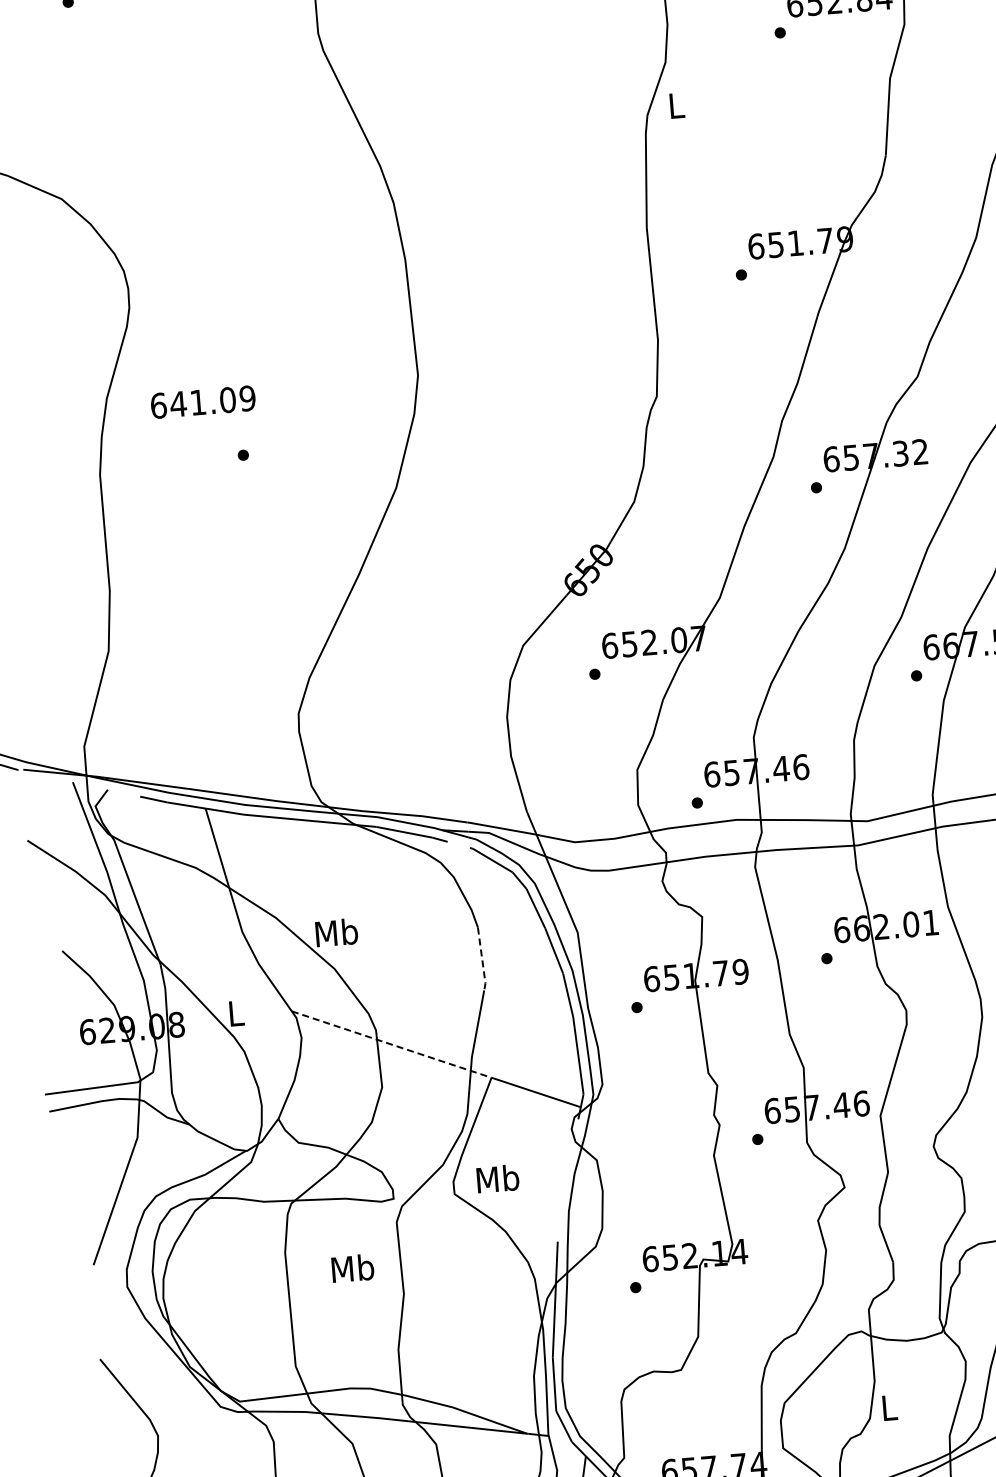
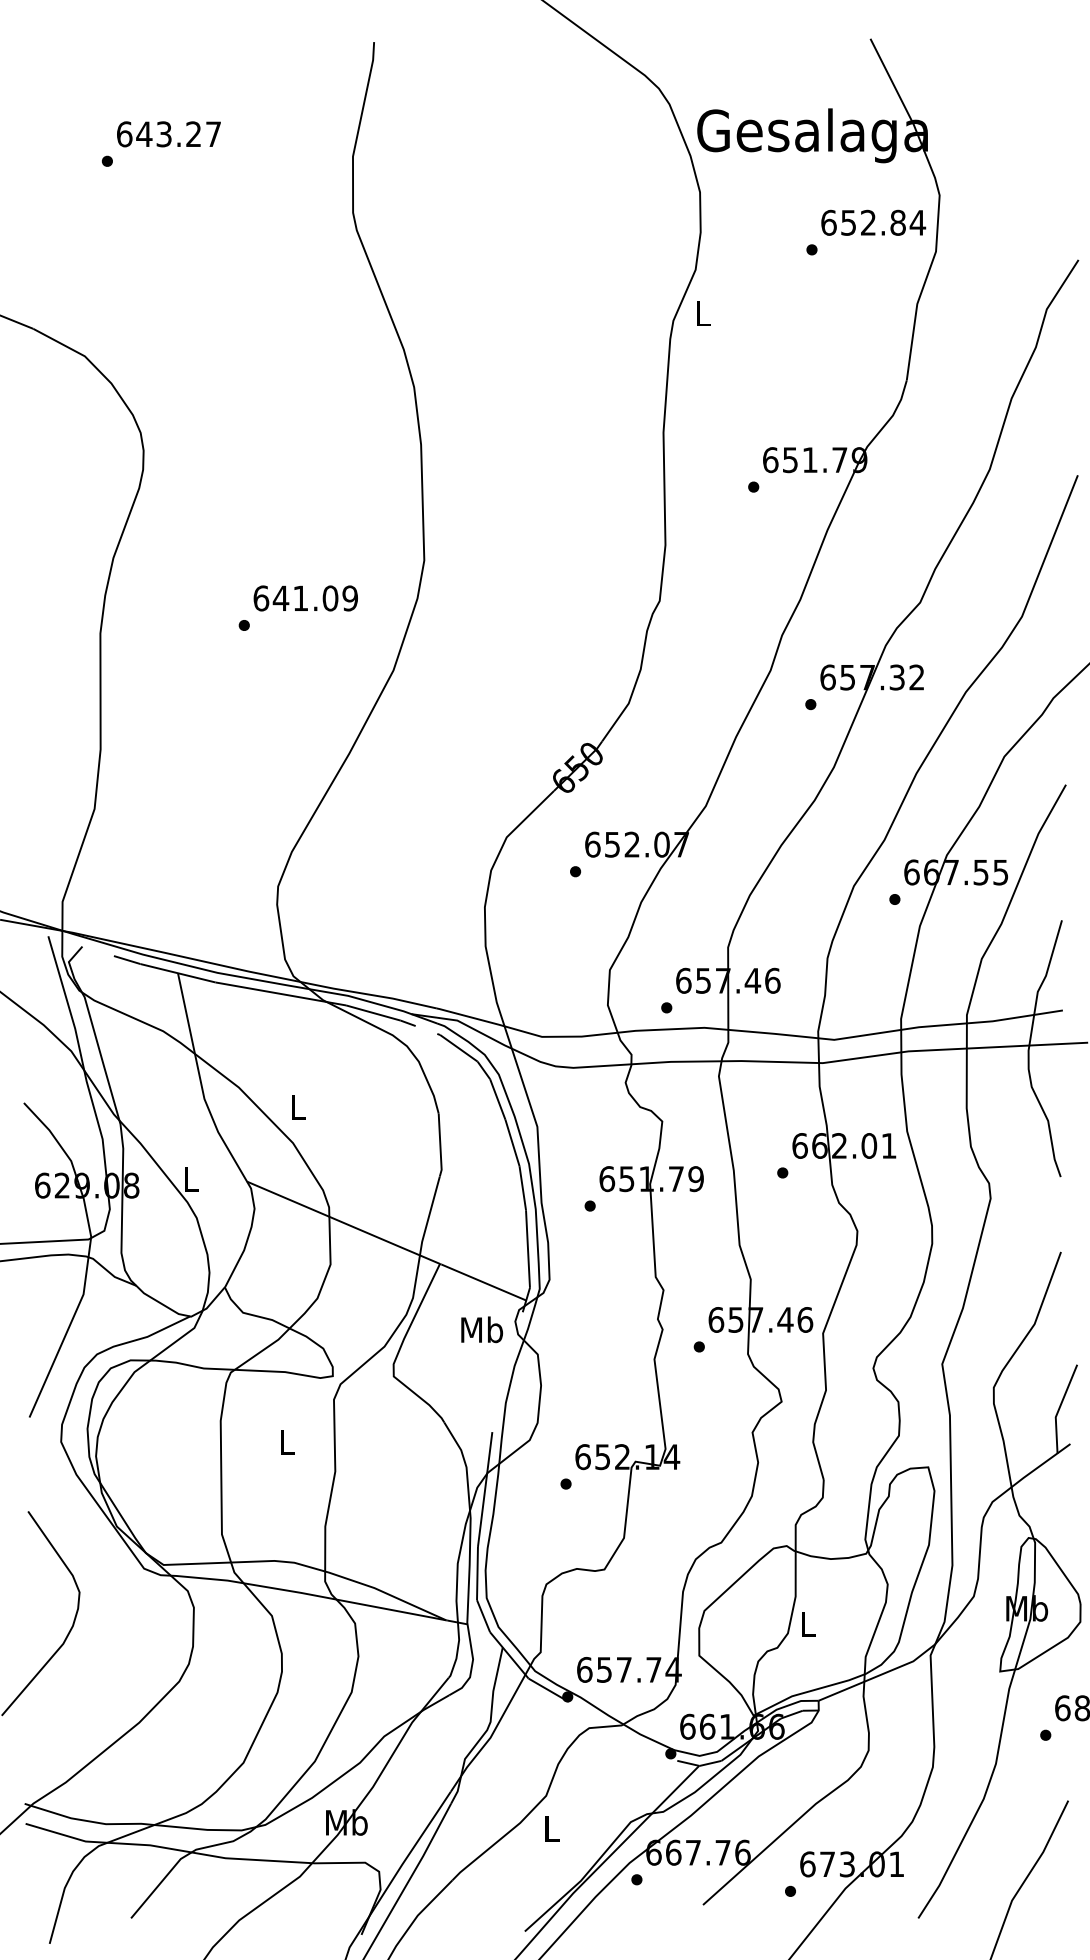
text: (202, 402) -> (305, 598), moved
text: (337, 931) -> (298, 1106), Mb -> L
line: (482, 960) -> (440, 1146), dashed -> solid
line: (392, 1045) -> (344, 1223), dashed -> solid
text: (497, 1178) -> (481, 1329), moved
text: (352, 1268) -> (286, 1441), Mb -> L

